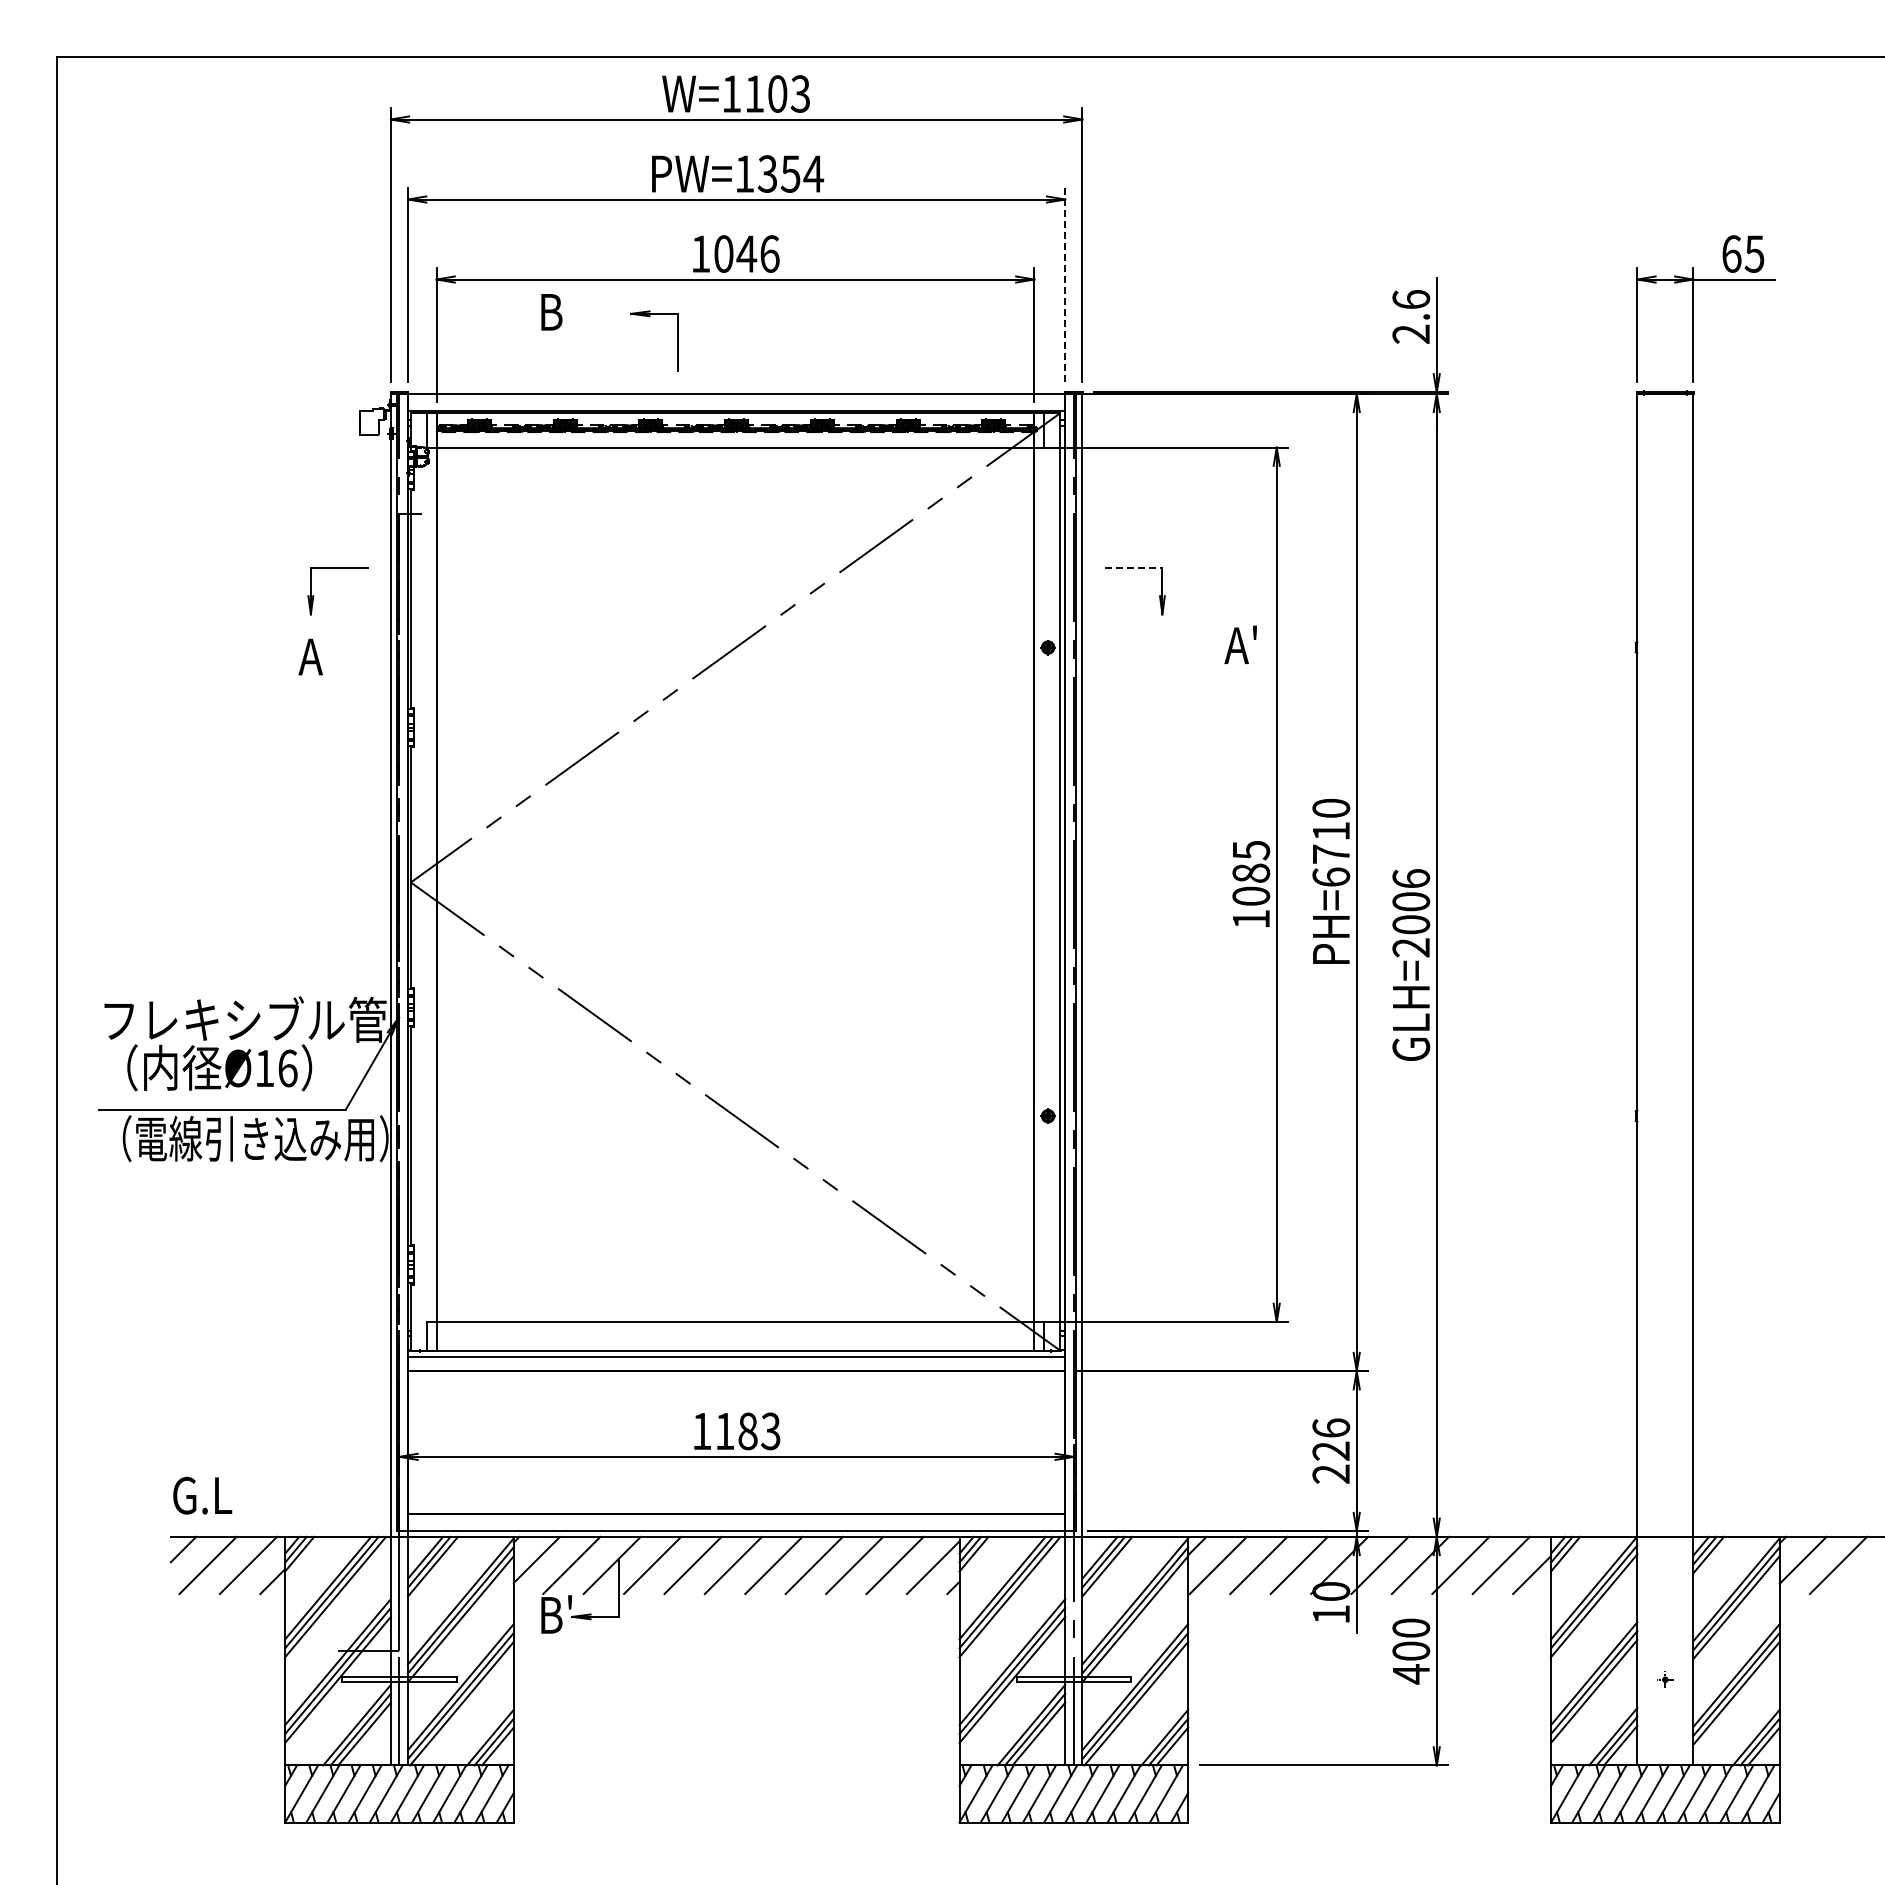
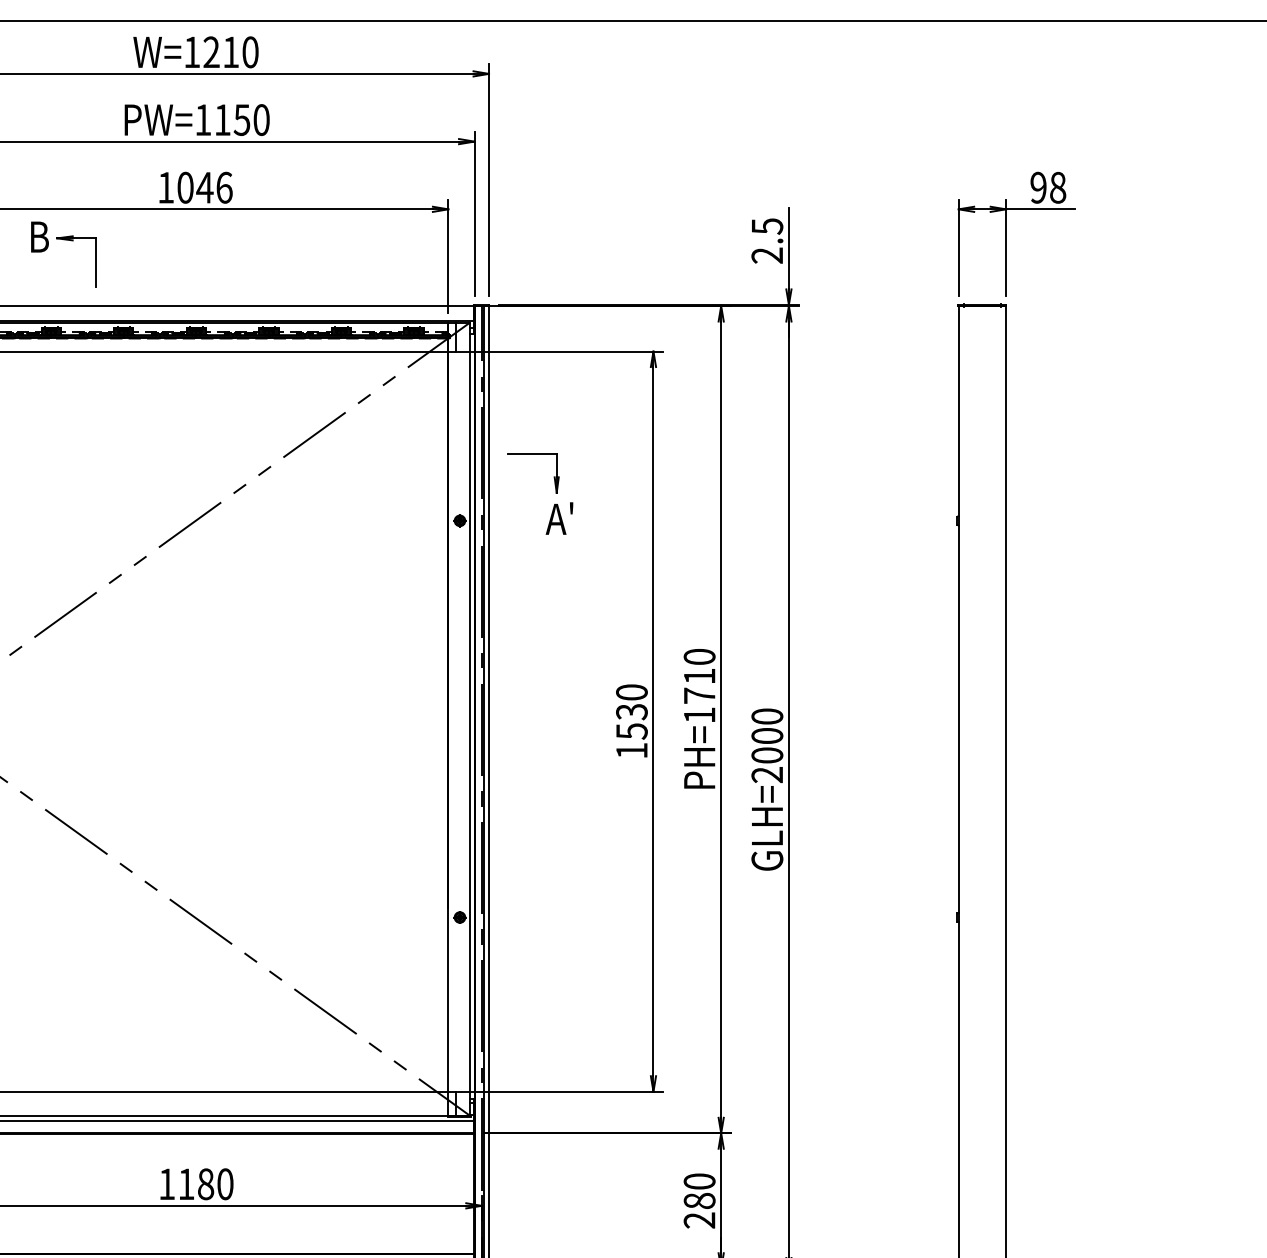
text: (777, 93) -> (230, 51), W=1103 -> W=1210
text: (791, 173) -> (242, 119), PW=1354 -> PW=1150
text: (1743, 253) -> (1048, 187), 65 -> 98
line: (1065, 284) -> (474, 213), dashed -> solid
text: (1411, 299) -> (767, 226), 2.6 -> 2.5
part: (677, 340) -> (96, 260), moved
line: (1133, 568) -> (532, 453), dashed -> solid
text: (1240, 644) -> (559, 518), moved
text: (1251, 873) -> (632, 712), 1085 -> 1530
text: (1331, 876) -> (699, 714), PH=6710 -> PH=1710
text: (1411, 878) -> (767, 716), GLH=2006 -> GLH=2000
text: (770, 1431) -> (225, 1184), 1183 -> 1180
text: (1331, 1439) -> (699, 1191), 226 -> 280

